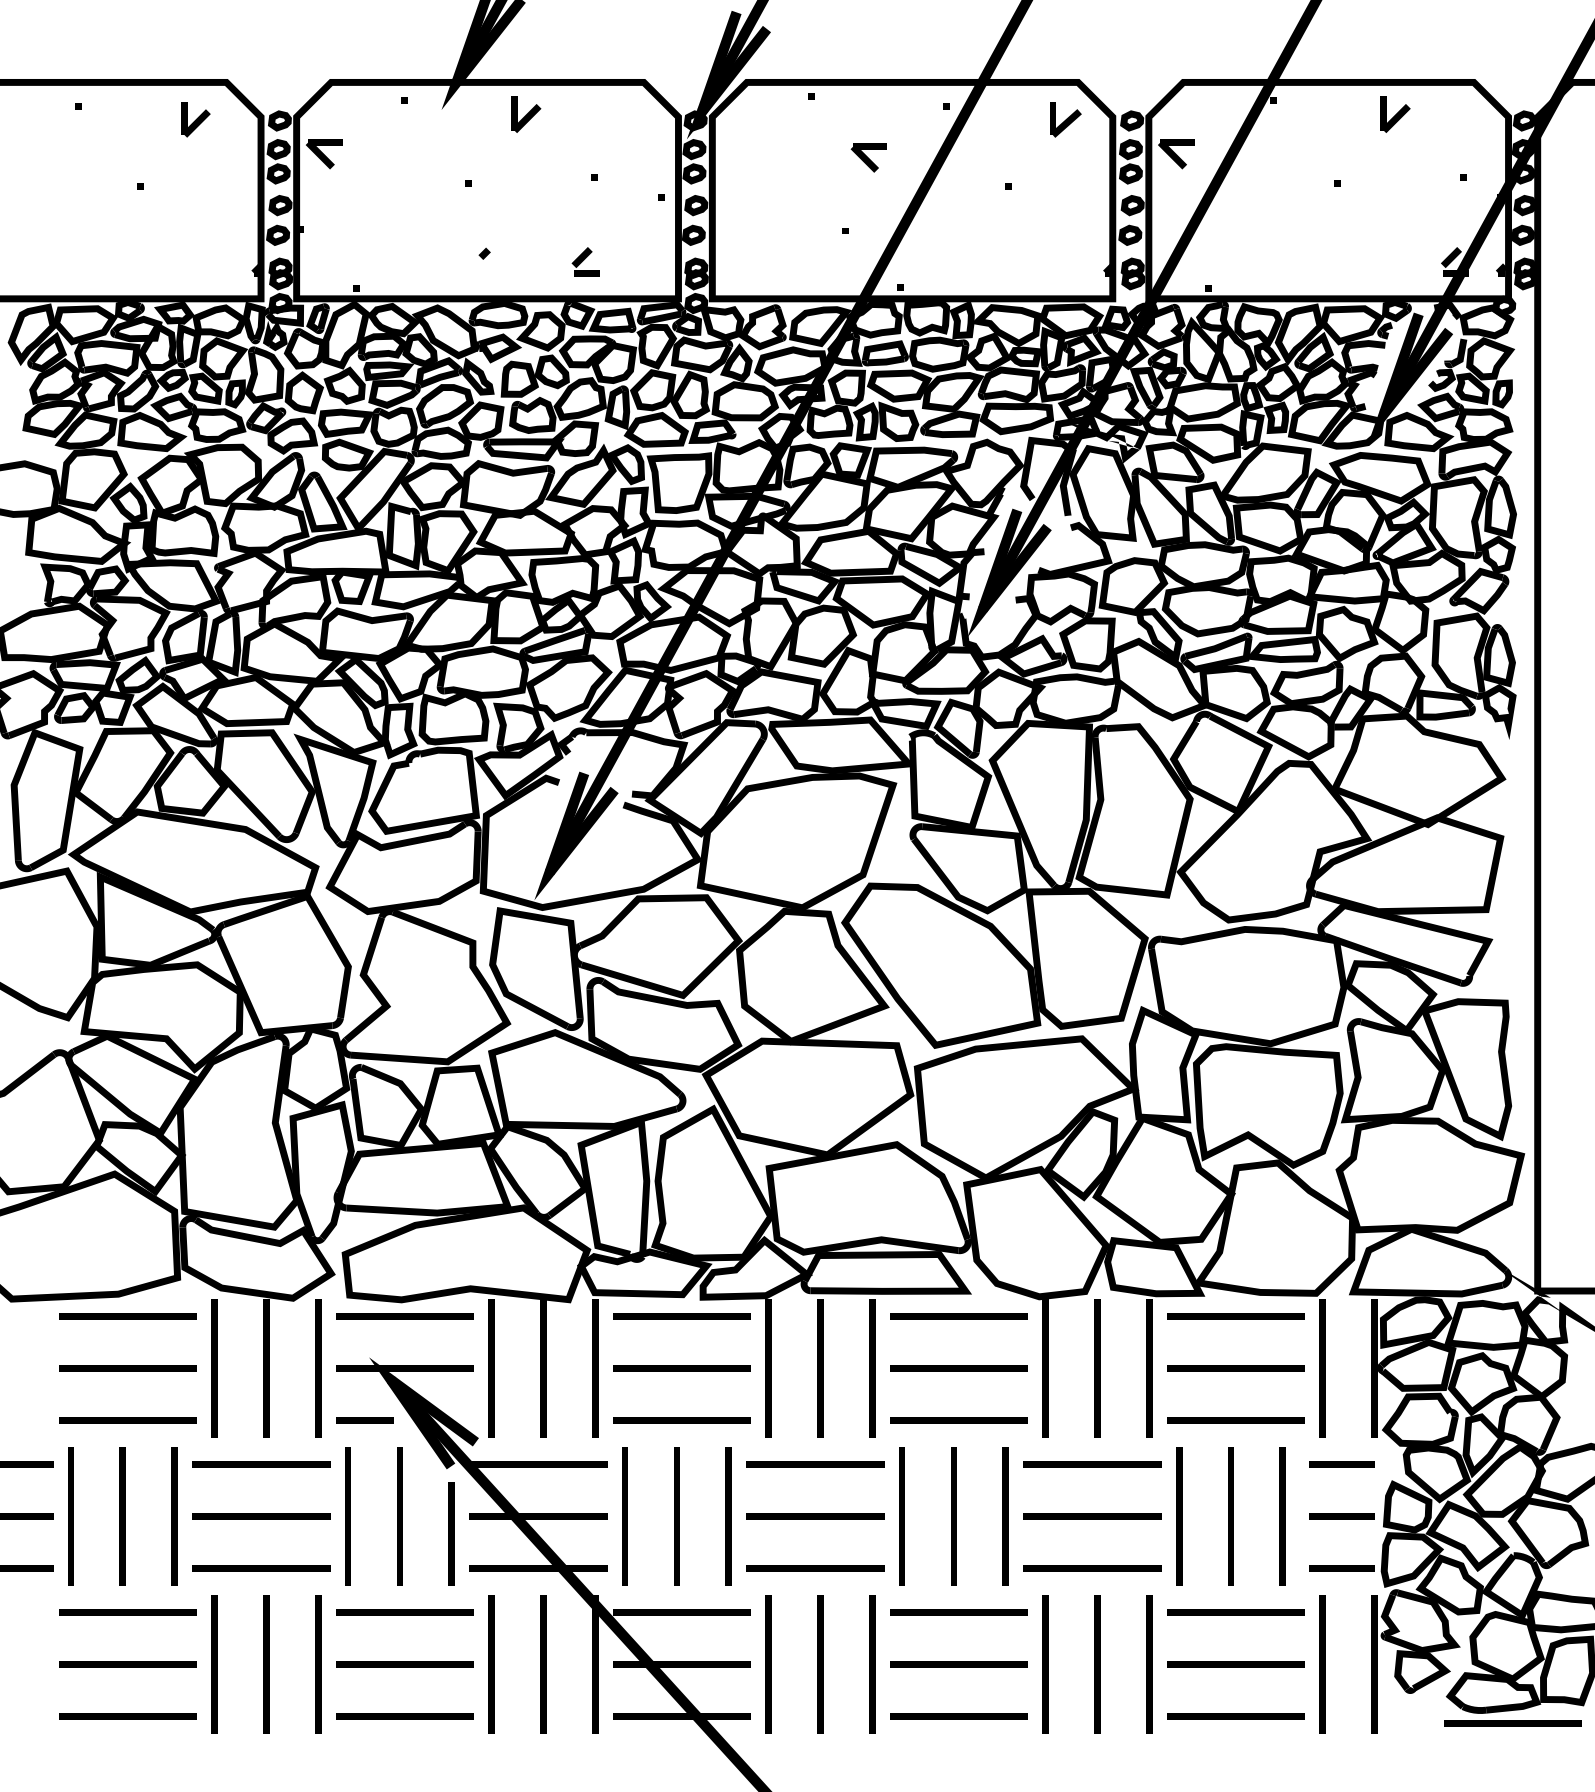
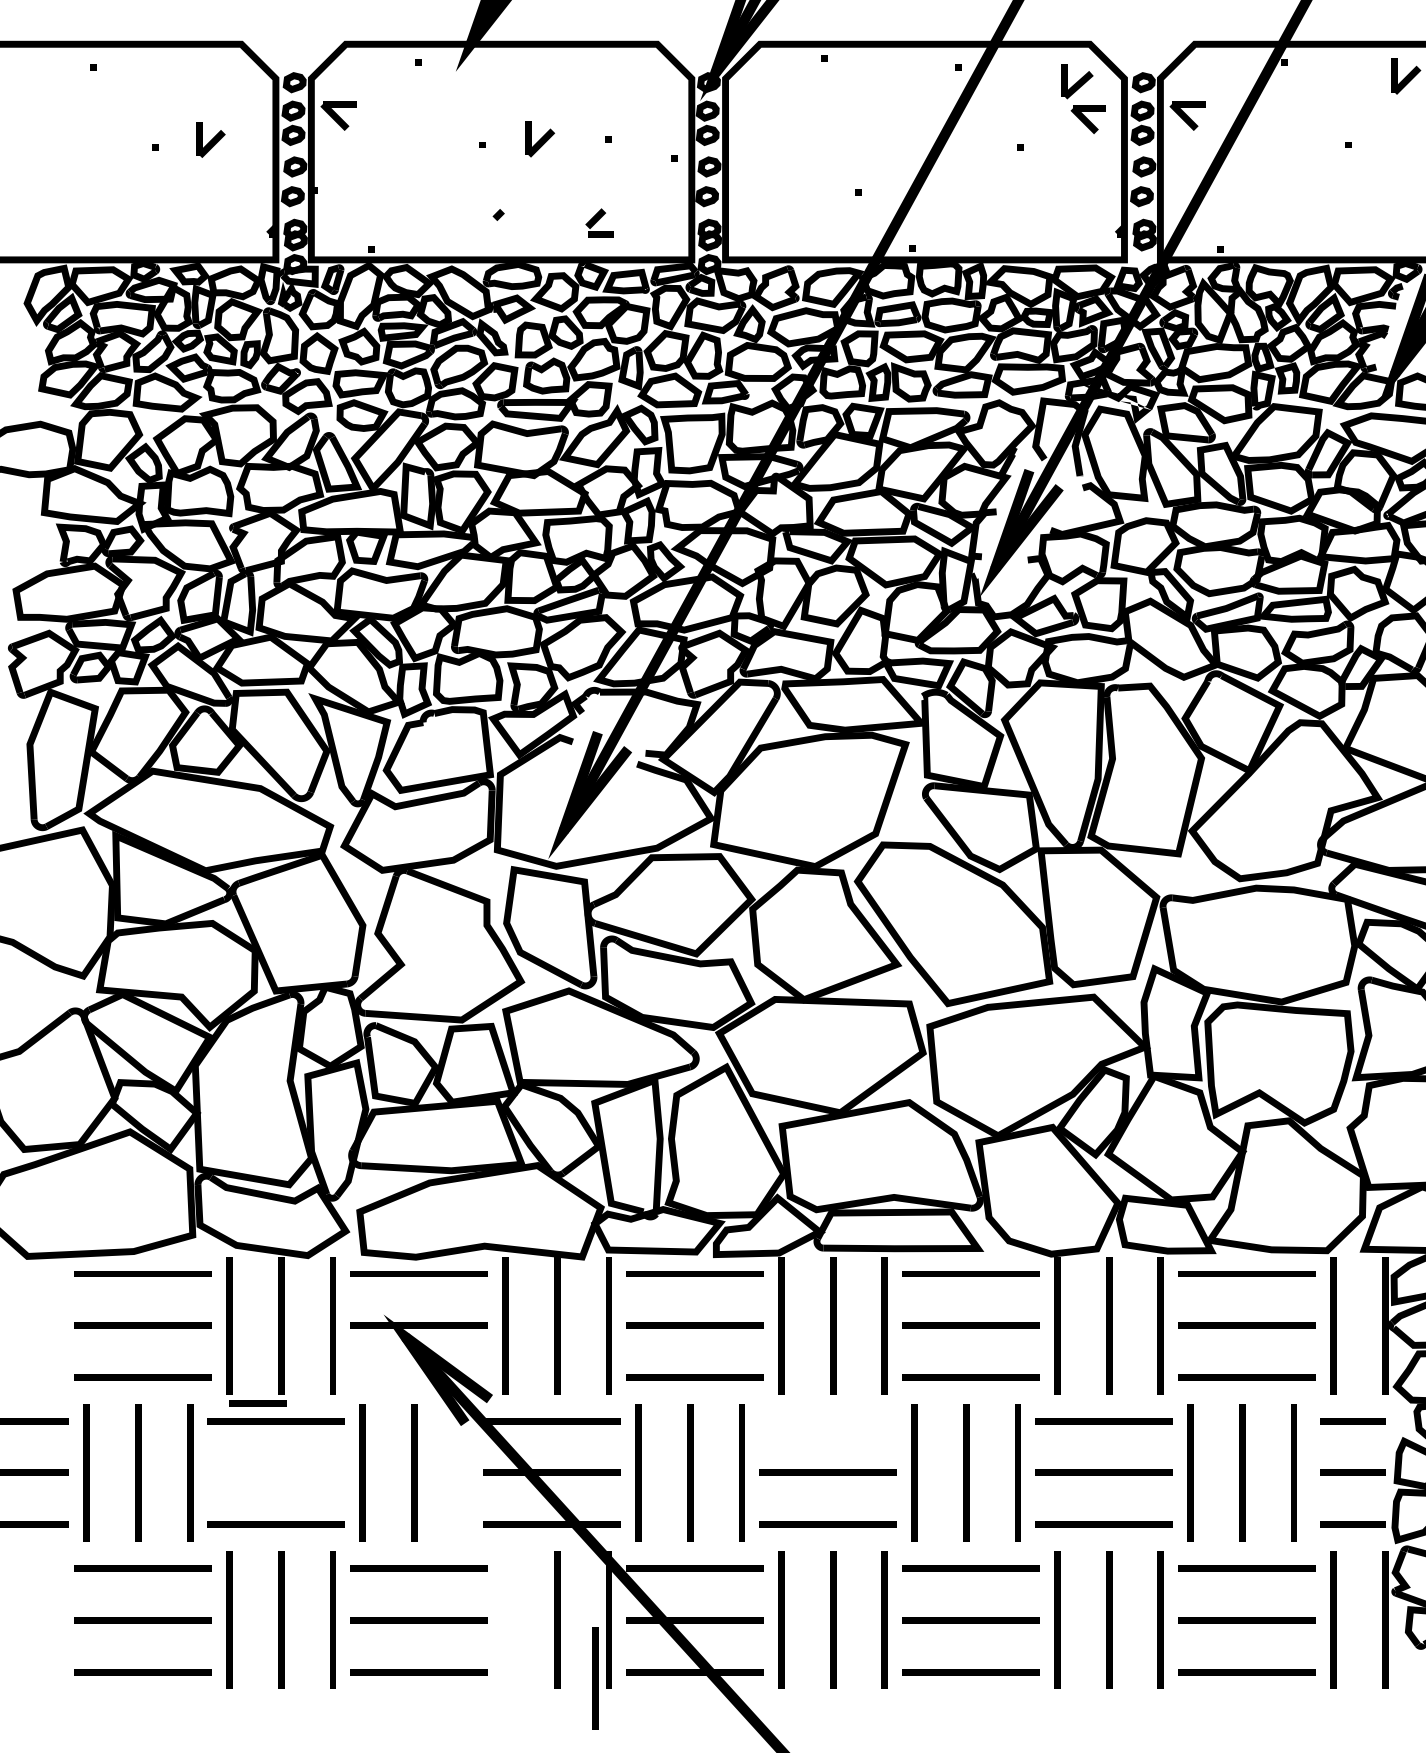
part: (526, 114) -> (540, 138), moved
part: (195, 119) -> (210, 139), moved
part: (868, 157) -> (1088, 119), moved
line: (364, 1420) -> (257, 1403), moved
line: (815, 1464) -> (828, 1421), removed
line: (261, 1516) -> (276, 1473), removed
line: (451, 1533) -> (595, 1678), moved
line: (491, 1664) -> (505, 1620), removed

